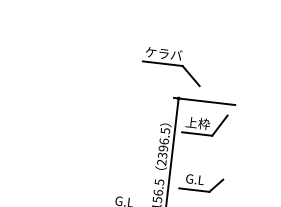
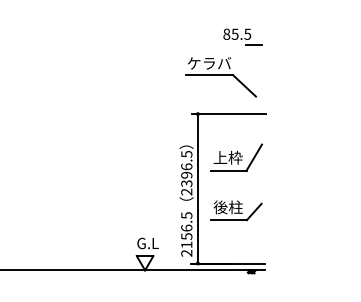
part: (223, 37) -> (242, 36), added
part: (172, 66) -> (221, 77), moved
part: (205, 123) -> (236, 157), moved
text: (194, 179) -> (227, 207), G.L -> 後柱

